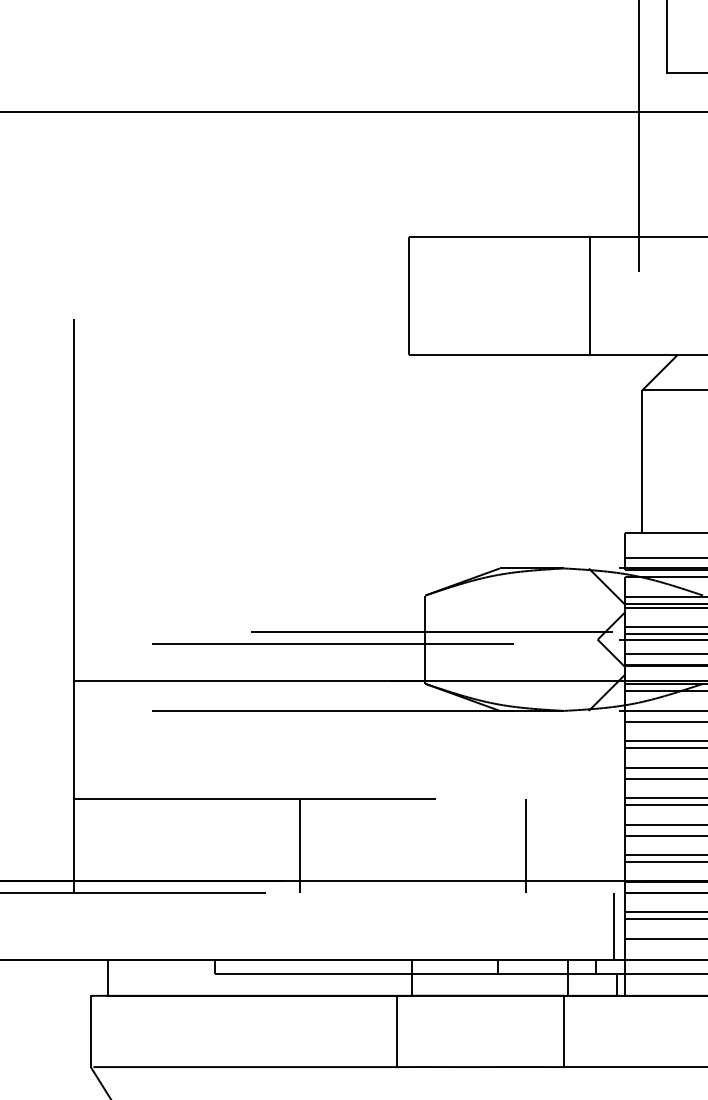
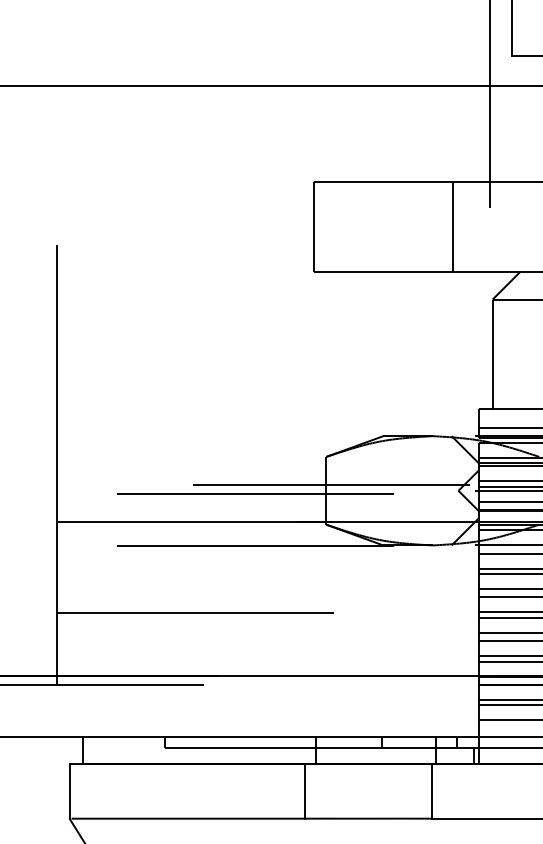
line: (300, 845) -> (230, 648), removed
line: (526, 845) -> (403, 648), removed
line: (613, 926) -> (470, 710), removed

